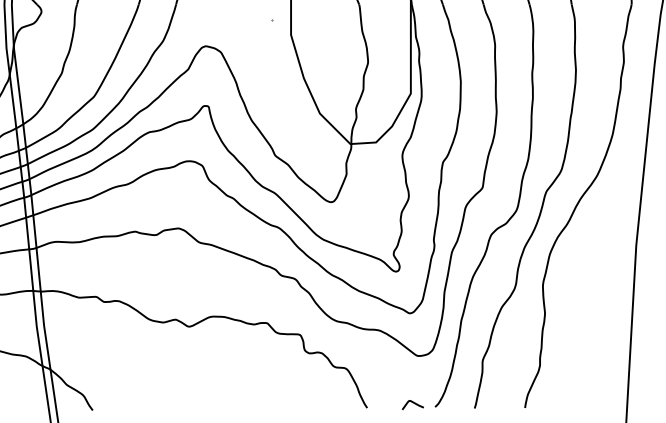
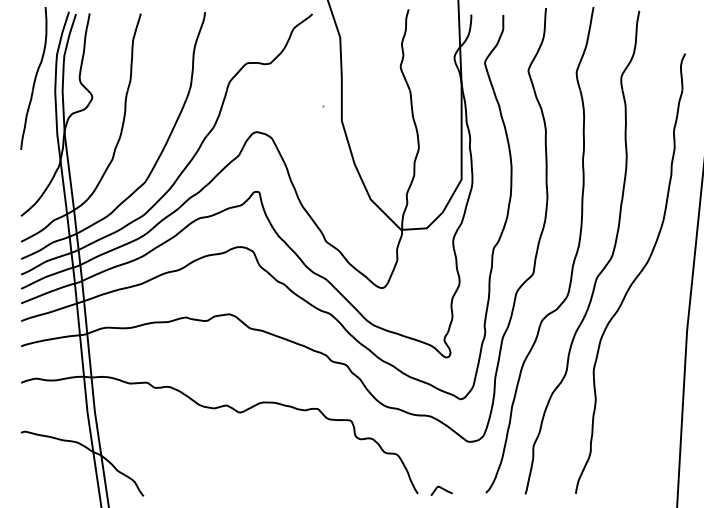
curve: (412, 403) -> (441, 489), moved

